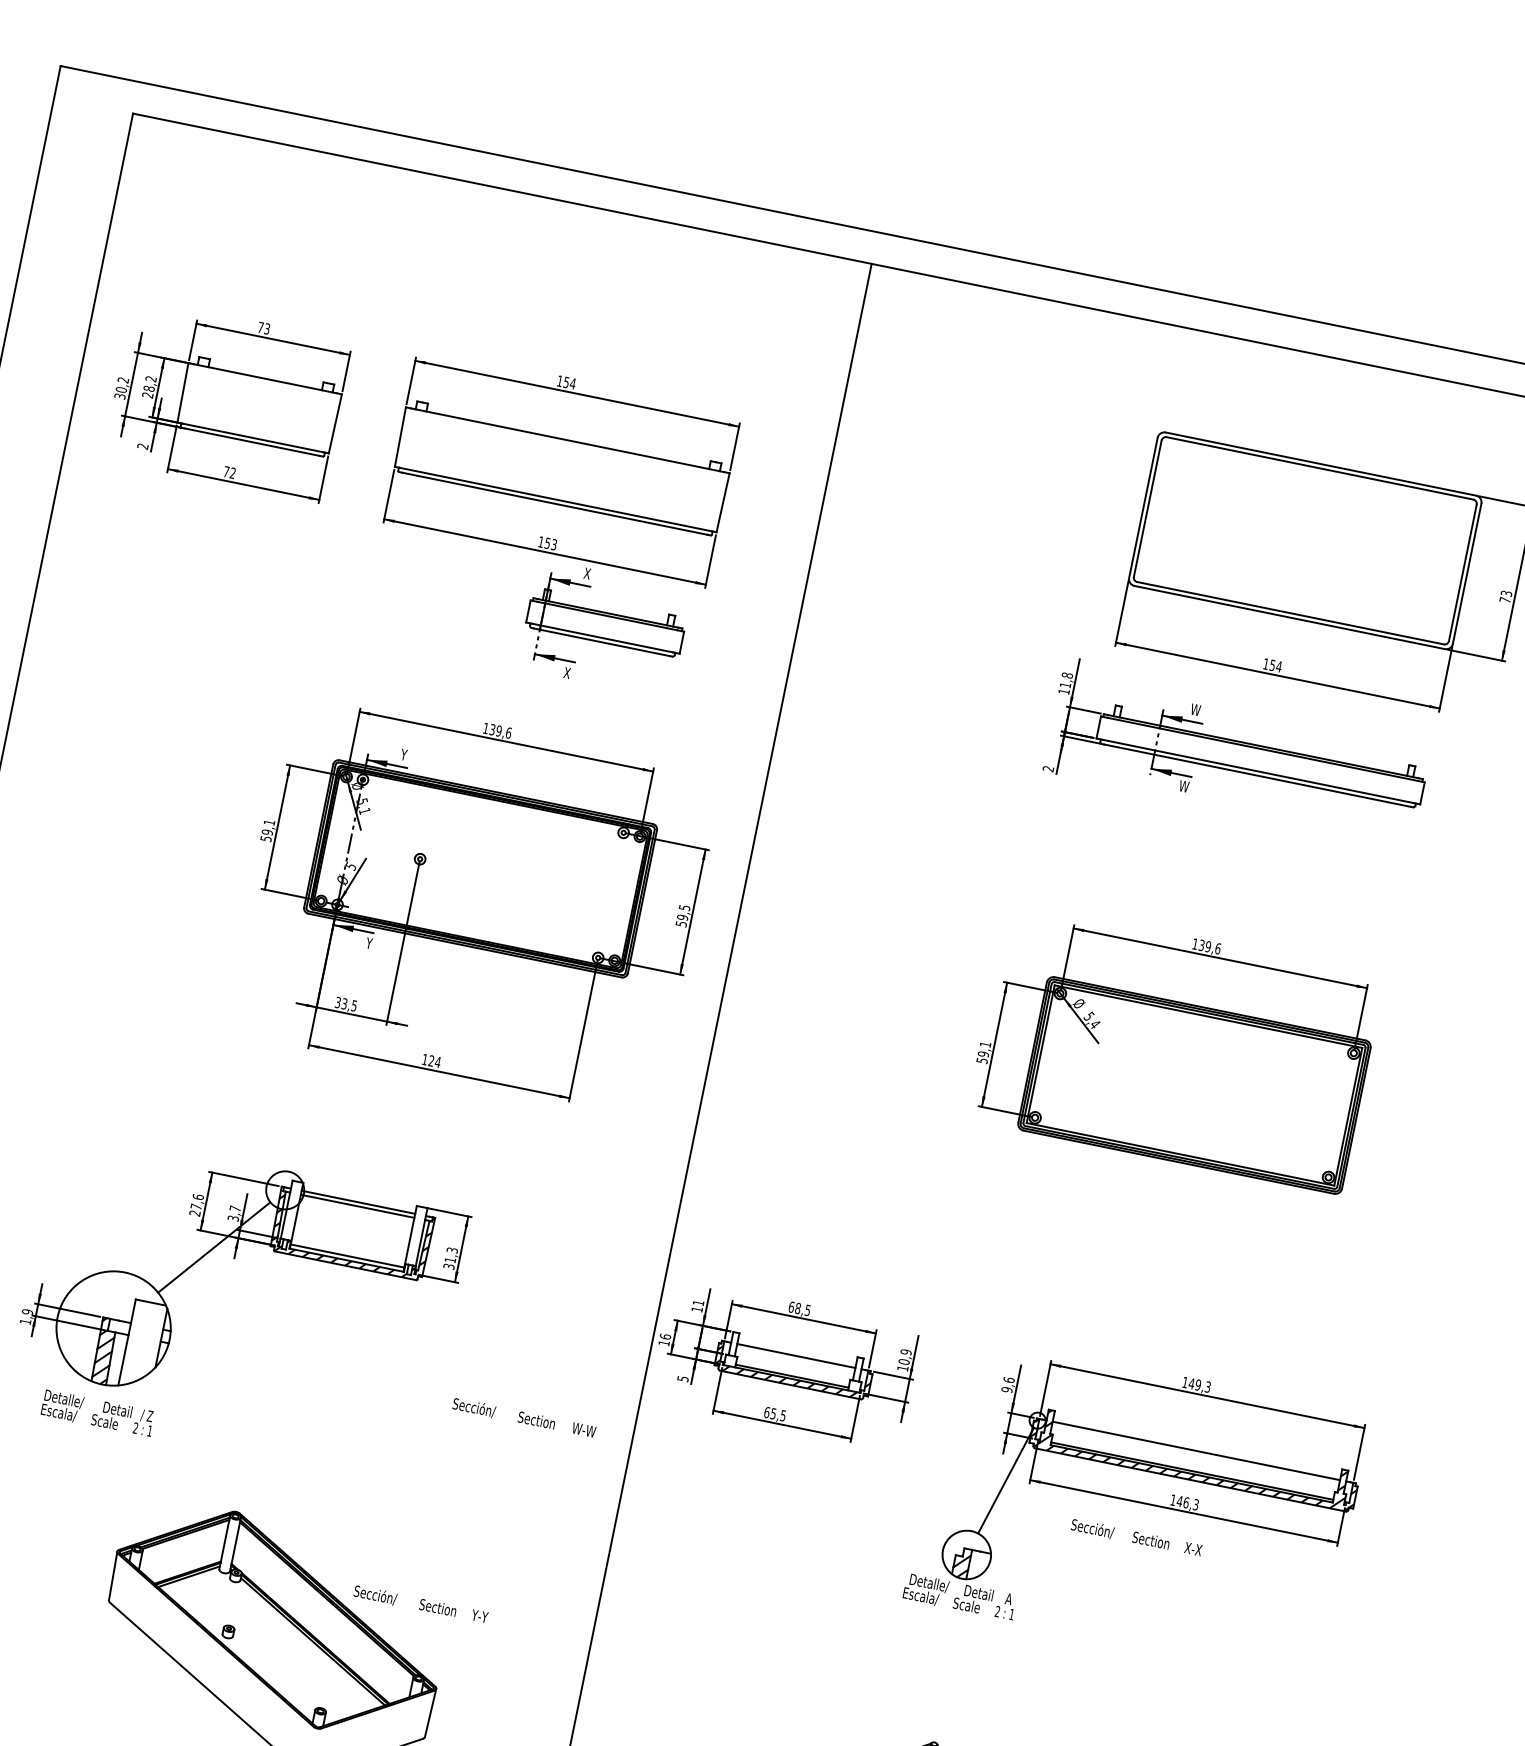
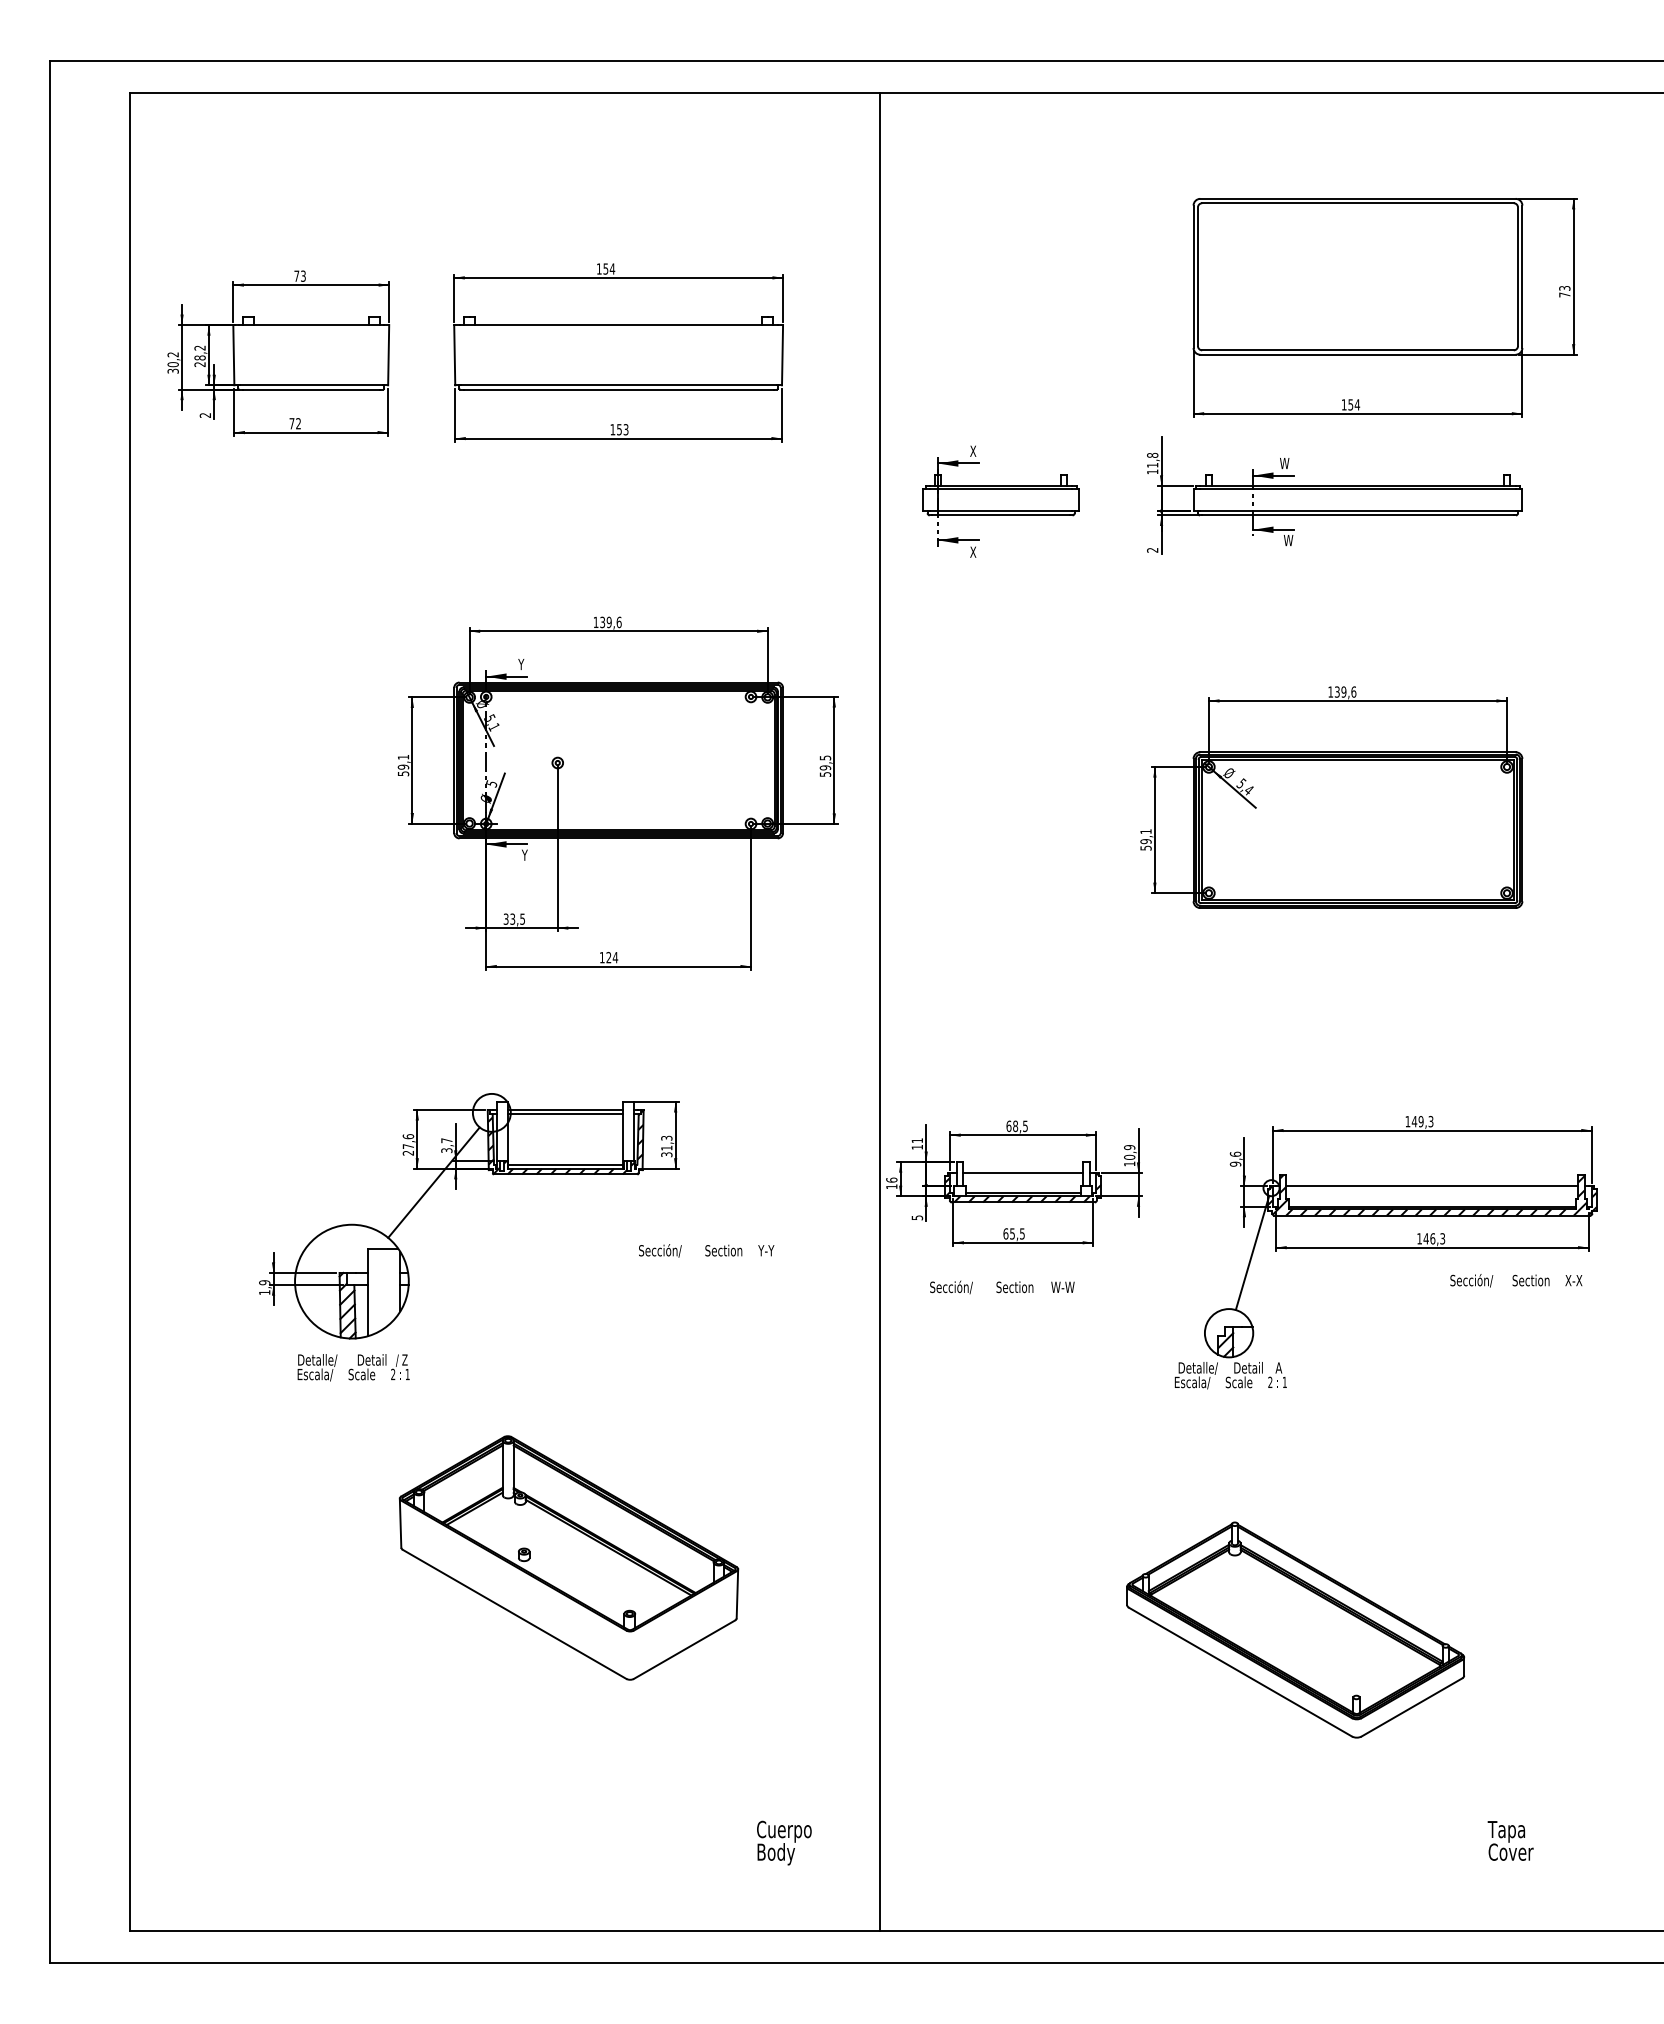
part: (604, 628) -> (1000, 501), moved
text: (524, 1418) -> (1002, 1287), moved
text: (1136, 1537) -> (1516, 1280), moved
text: (421, 1604) -> (706, 1250), moved

